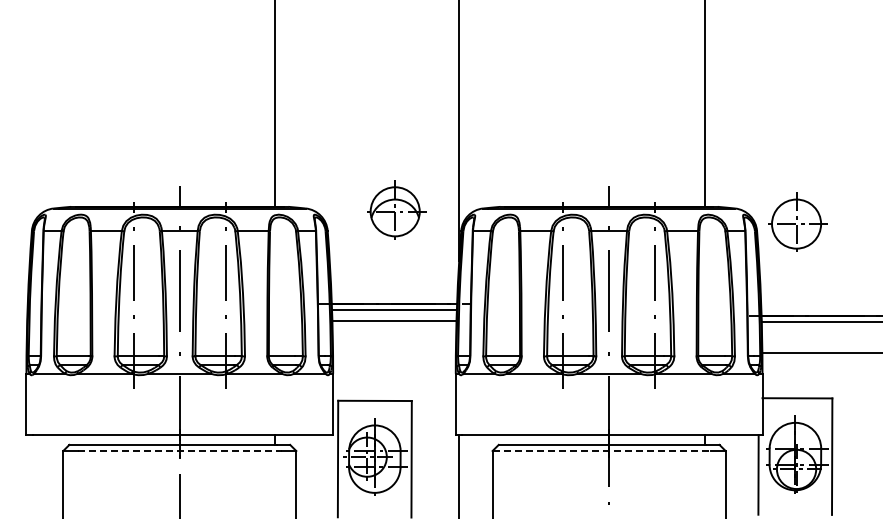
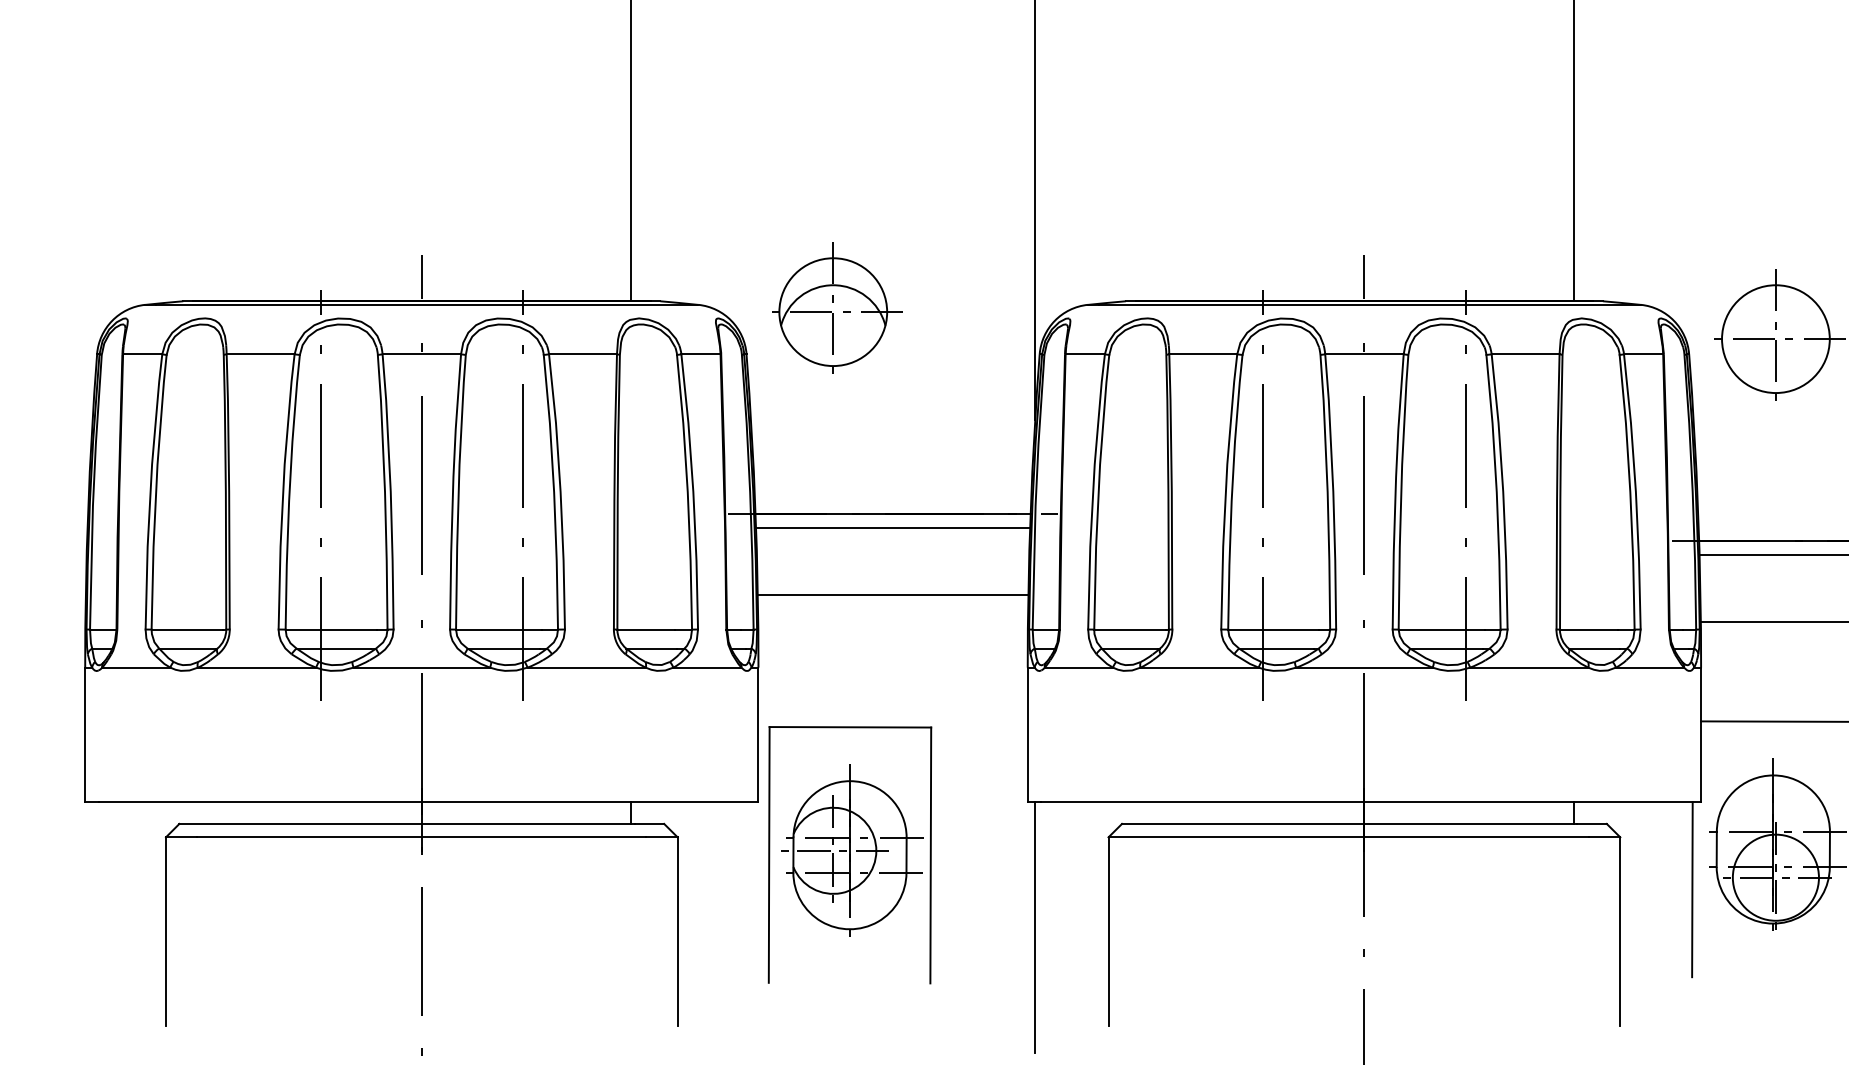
part: (396, 209) -> (836, 307), moved
line: (394, 320) -> (893, 594), moved
line: (180, 451) -> (423, 838), dashed -> solid
line: (602, 451) -> (1349, 838), dashed -> solid

